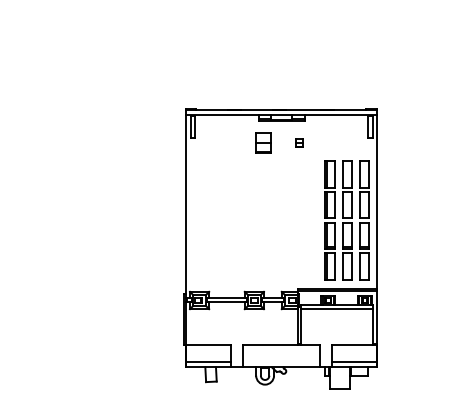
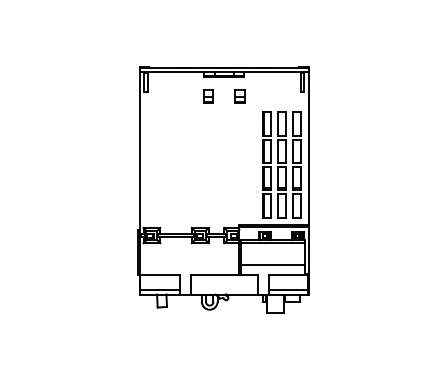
part: (263, 142) -> (208, 96), size x0.71
part: (298, 142) -> (239, 96), size x1.67
line: (336, 333) -> (272, 264), added

